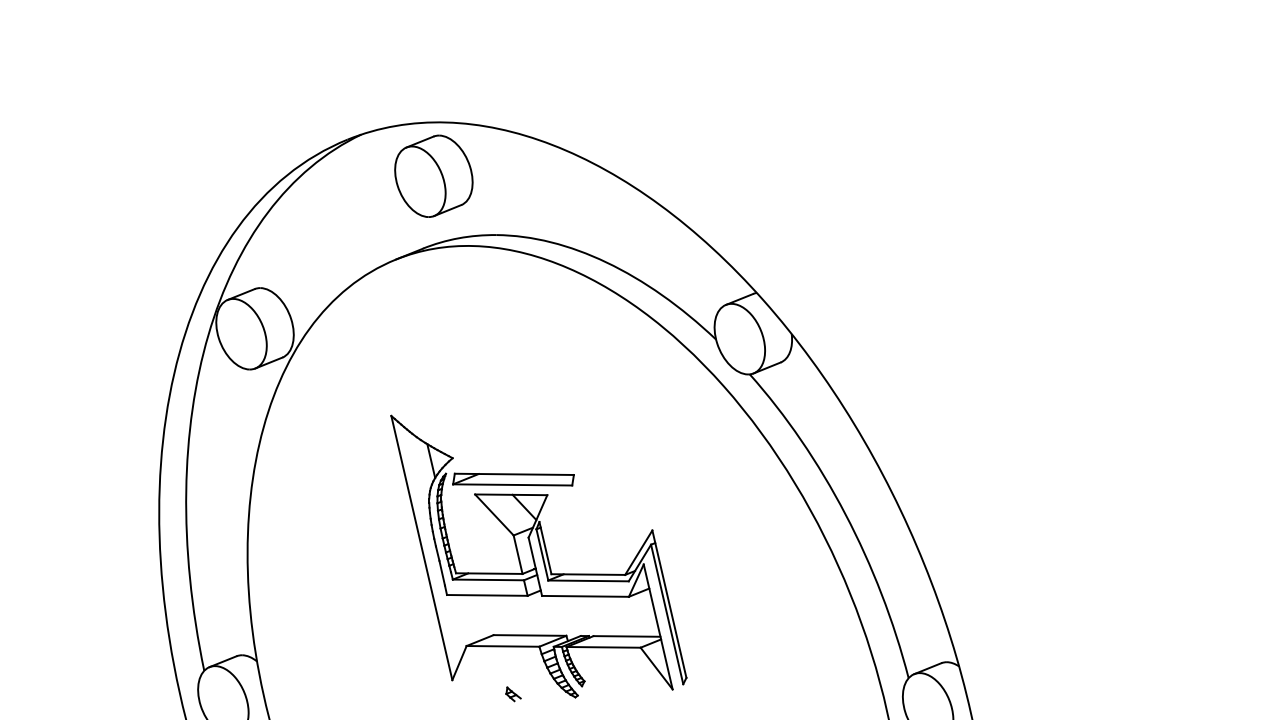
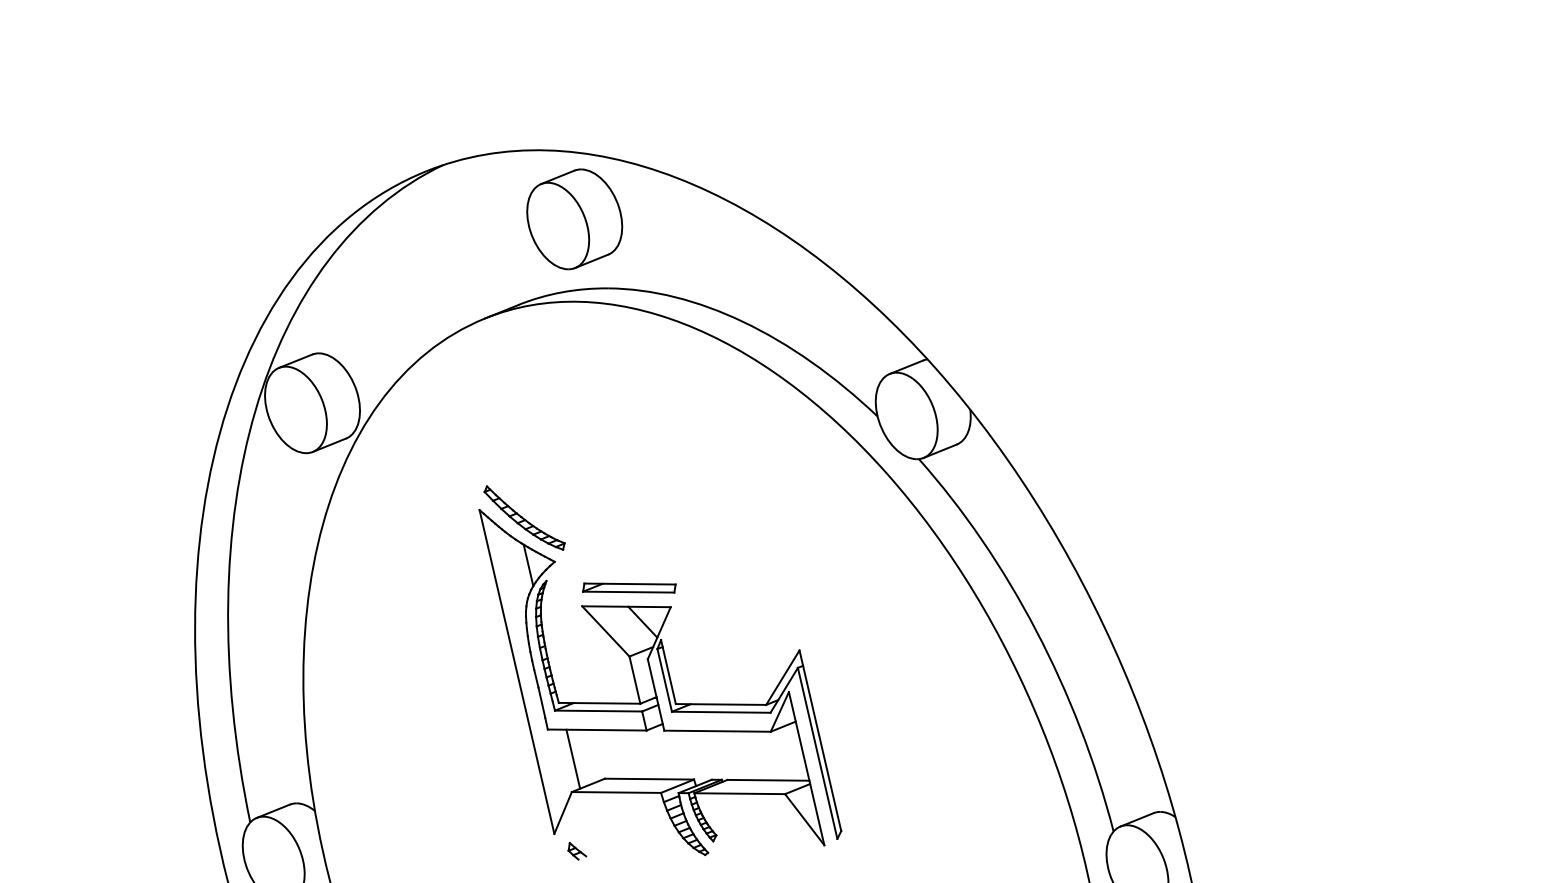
part: (433, 176) -> (574, 219), moved
part: (427, 422) -> (524, 517), added
part: (513, 479) -> (629, 587), size x0.62
line: (467, 618) -> (573, 758), added
part: (513, 694) -> (577, 851), moved

